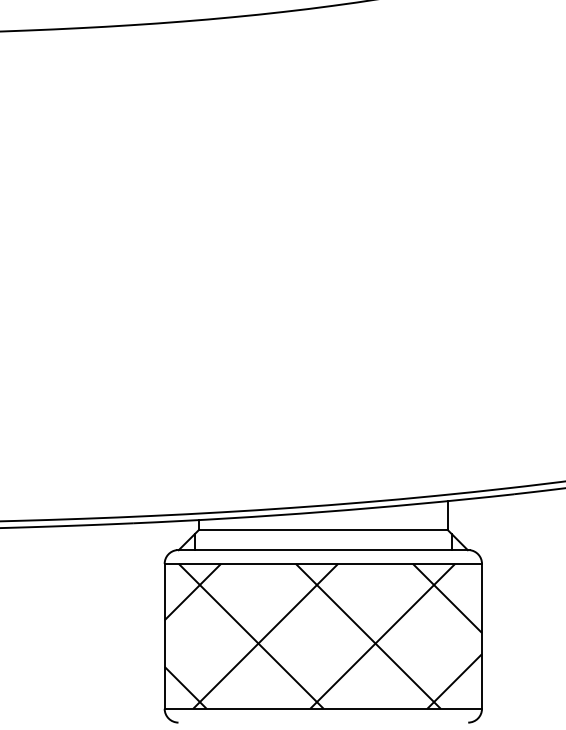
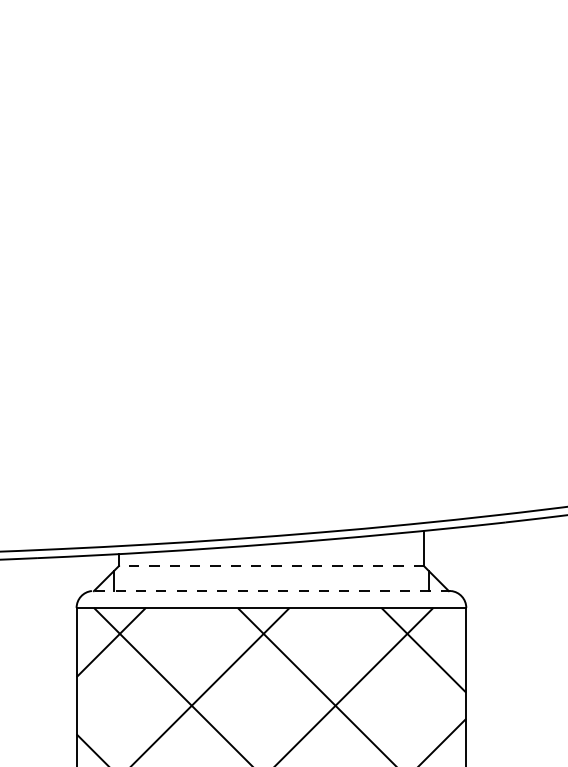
line: (322, 529) -> (270, 565), solid -> dashed
line: (322, 550) -> (270, 591), solid -> dashed

